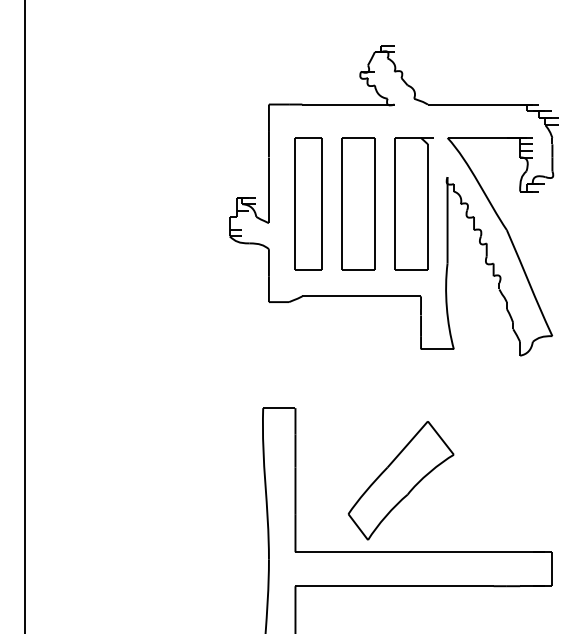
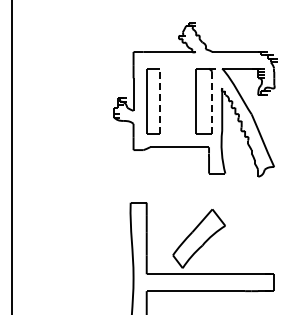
line: (321, 204) -> (159, 101), solid -> dashed
part: (357, 204) -> (177, 101), removed
line: (427, 208) -> (212, 103), solid -> dashed

